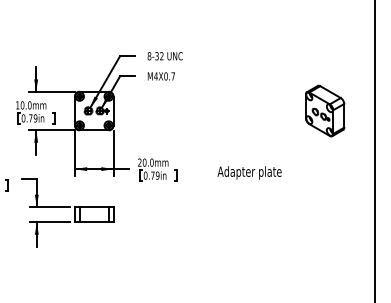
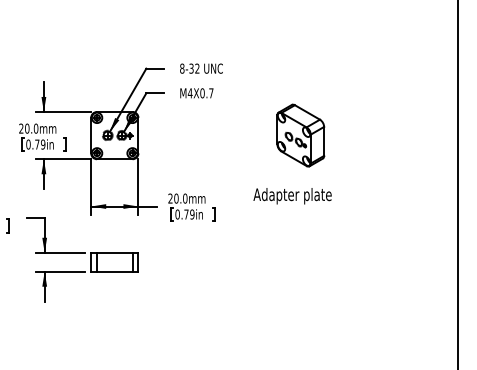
text: (17, 105) -> (21, 128), 10.0mm -> 20.0mm
part: (324, 110) -> (300, 135), moved
text: (249, 173) -> (292, 196), moved

